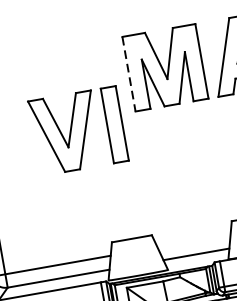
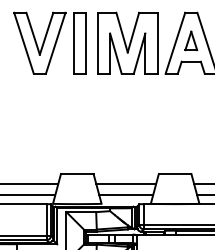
line: (128, 74) -> (97, 43), dashed -> solid
part: (77, 130) -> (49, 42), moved
line: (194, 241) -> (126, 184), added

